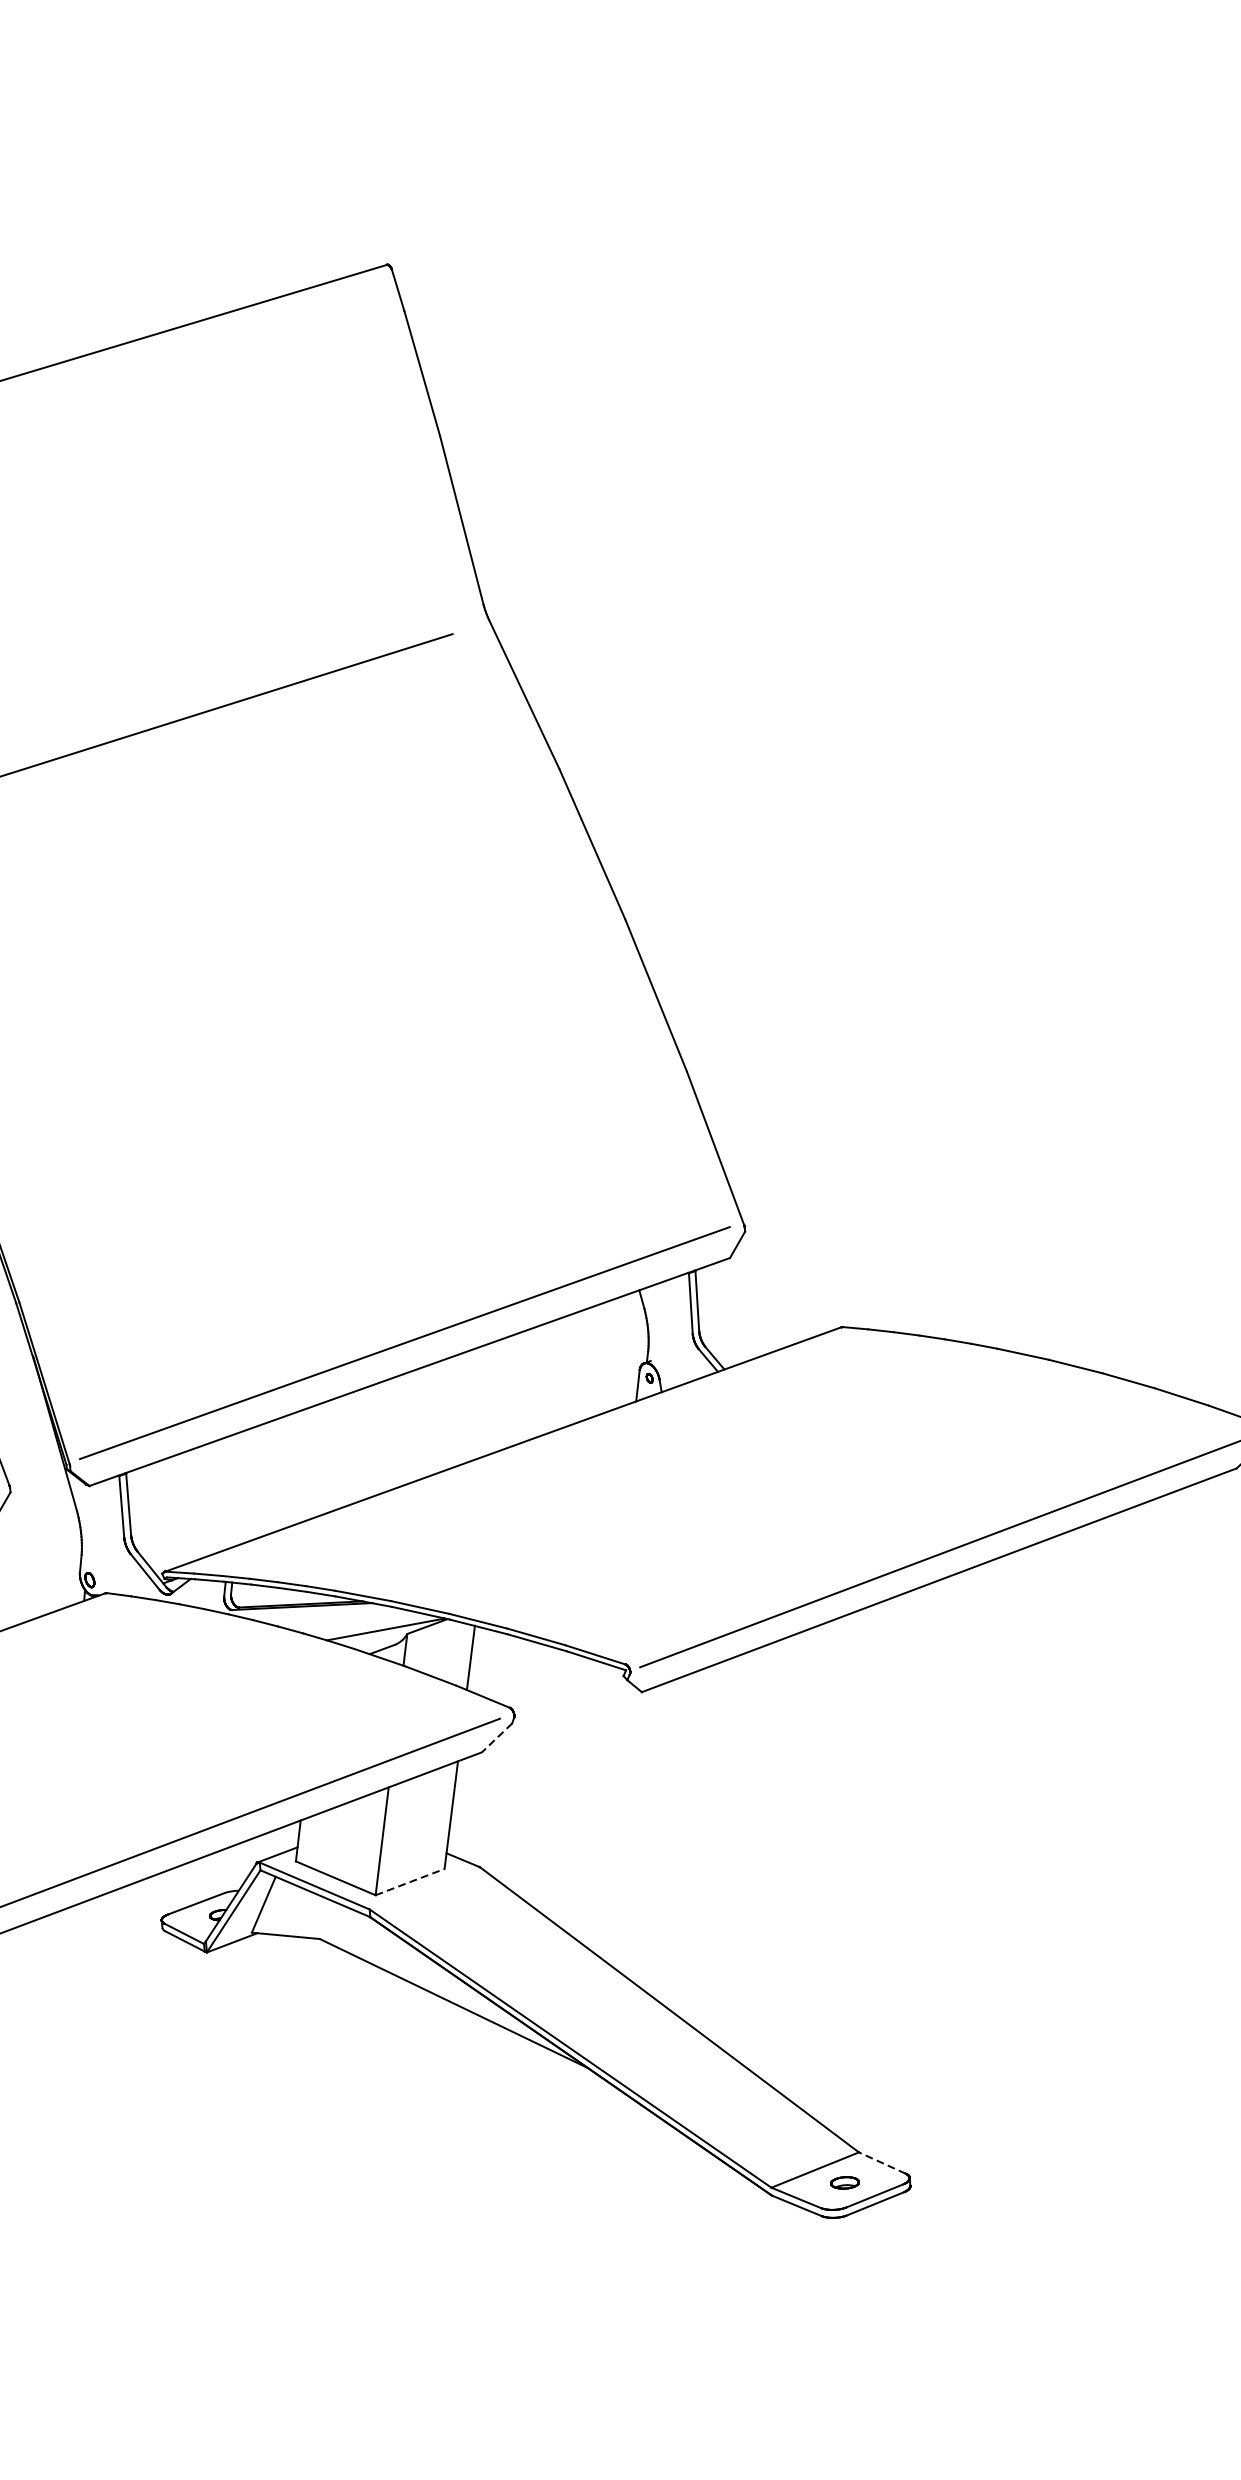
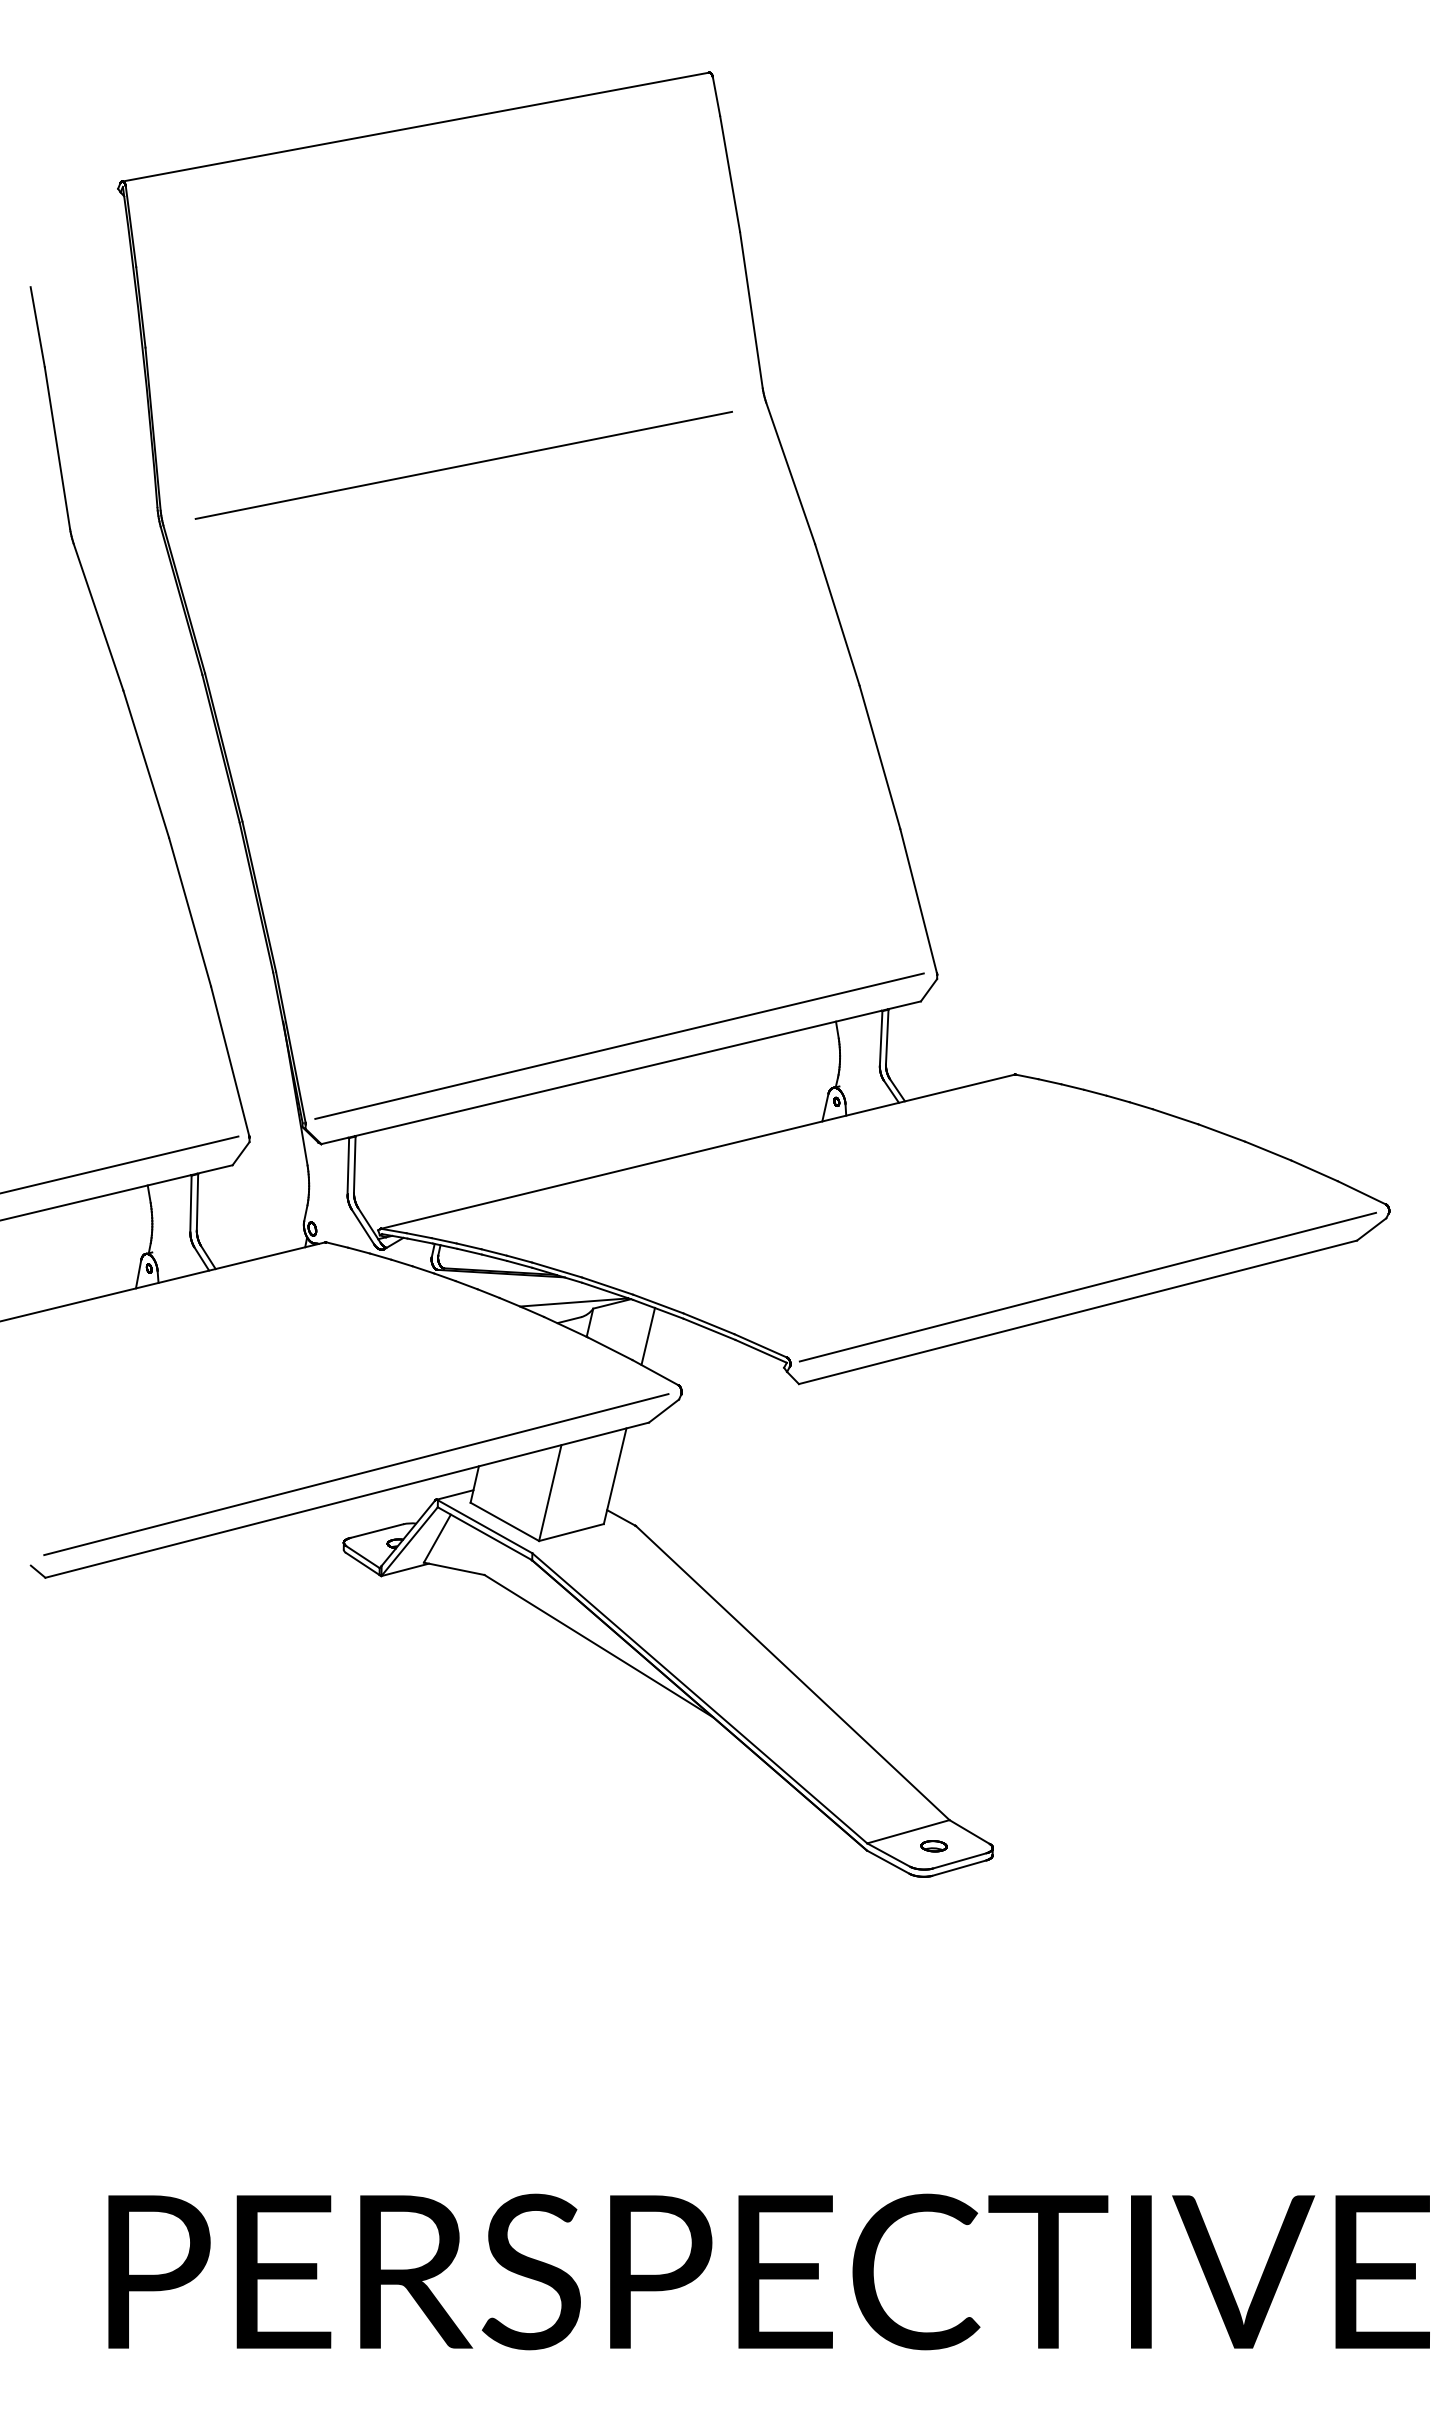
line: (497, 1738) -> (664, 1411), dashed -> solid
line: (410, 1882) -> (571, 1532), dashed -> solid
line: (882, 2162) -> (969, 1831), dashed -> solid

